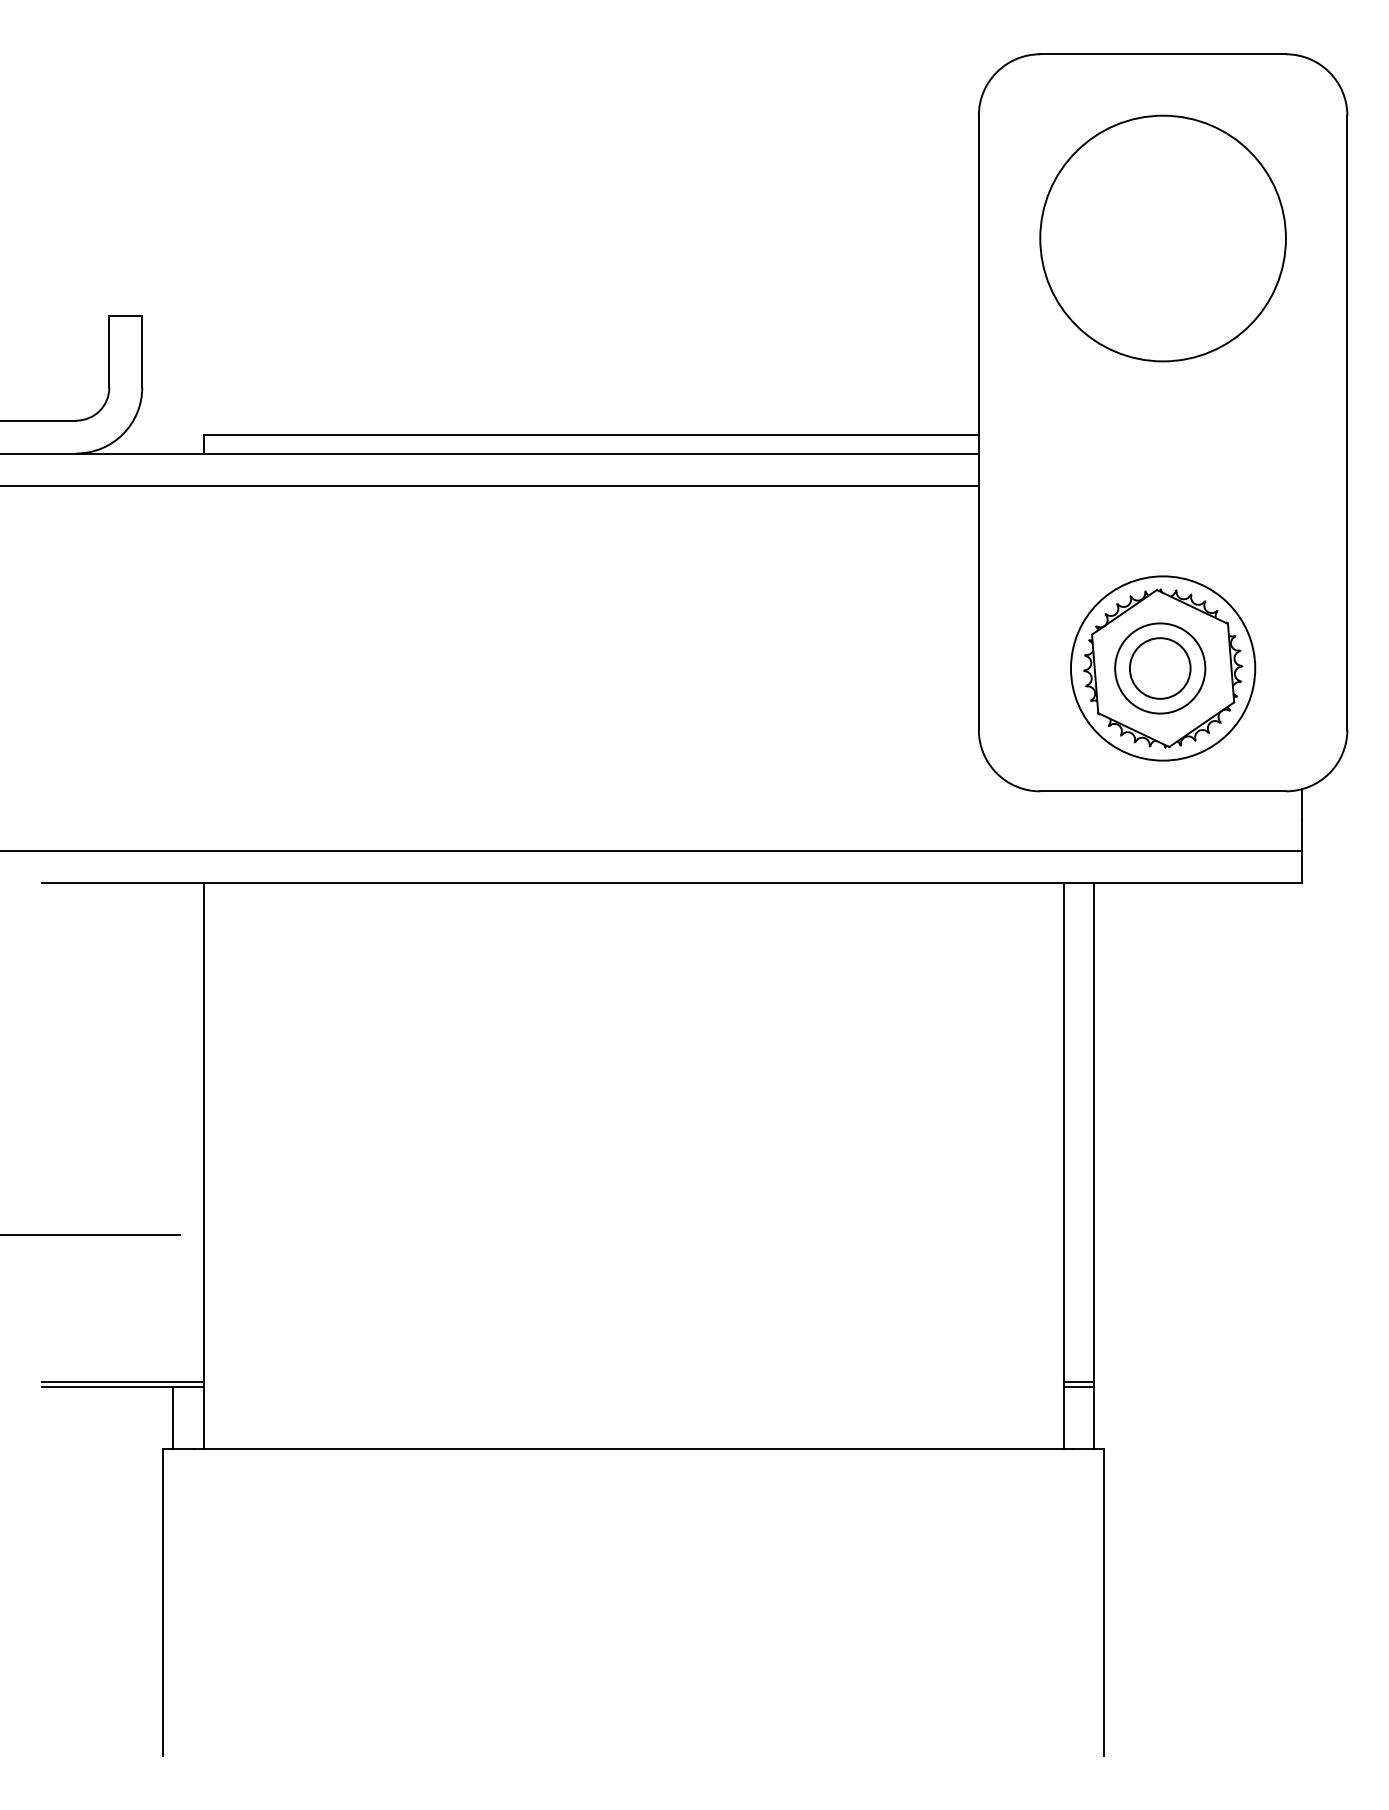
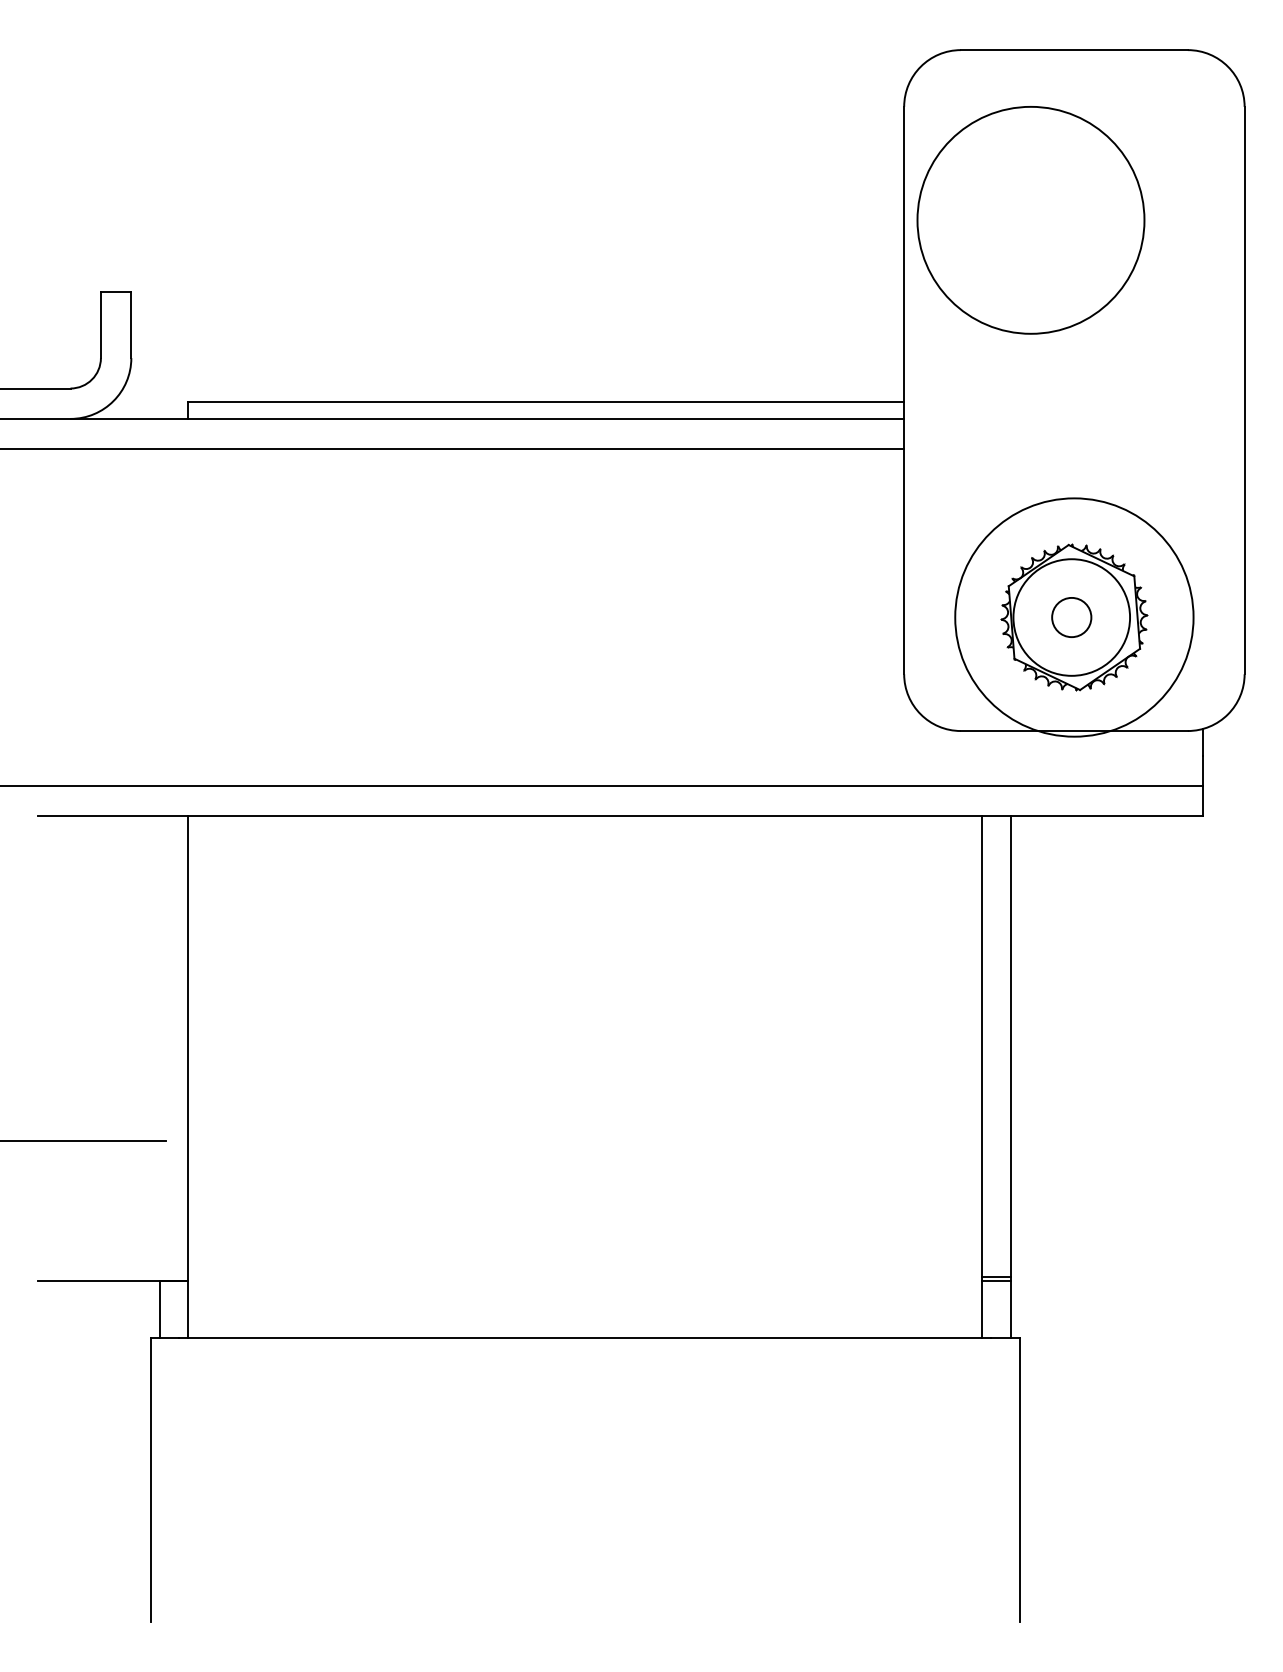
circle: (1162, 238) -> (1030, 220), moved
circle: (1159, 668) -> (1071, 617), size x0.7
circle: (1160, 668) -> (1071, 617), size x1.4
circle: (1162, 668) -> (1073, 617), size x1.4
line: (122, 1382) -> (113, 1277), removed

